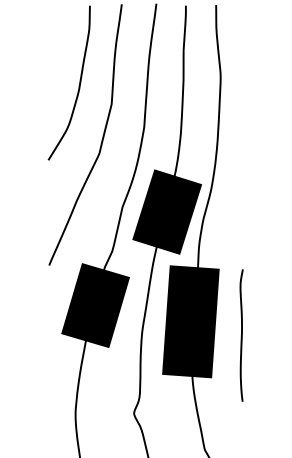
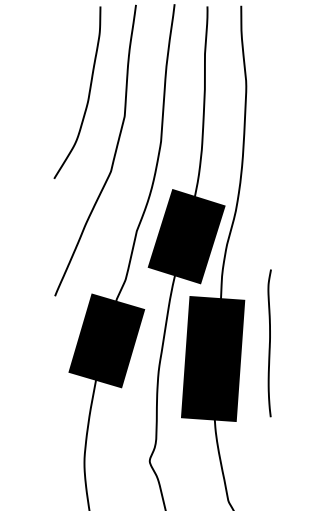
curve: (241, 335) -> (269, 343), moved

